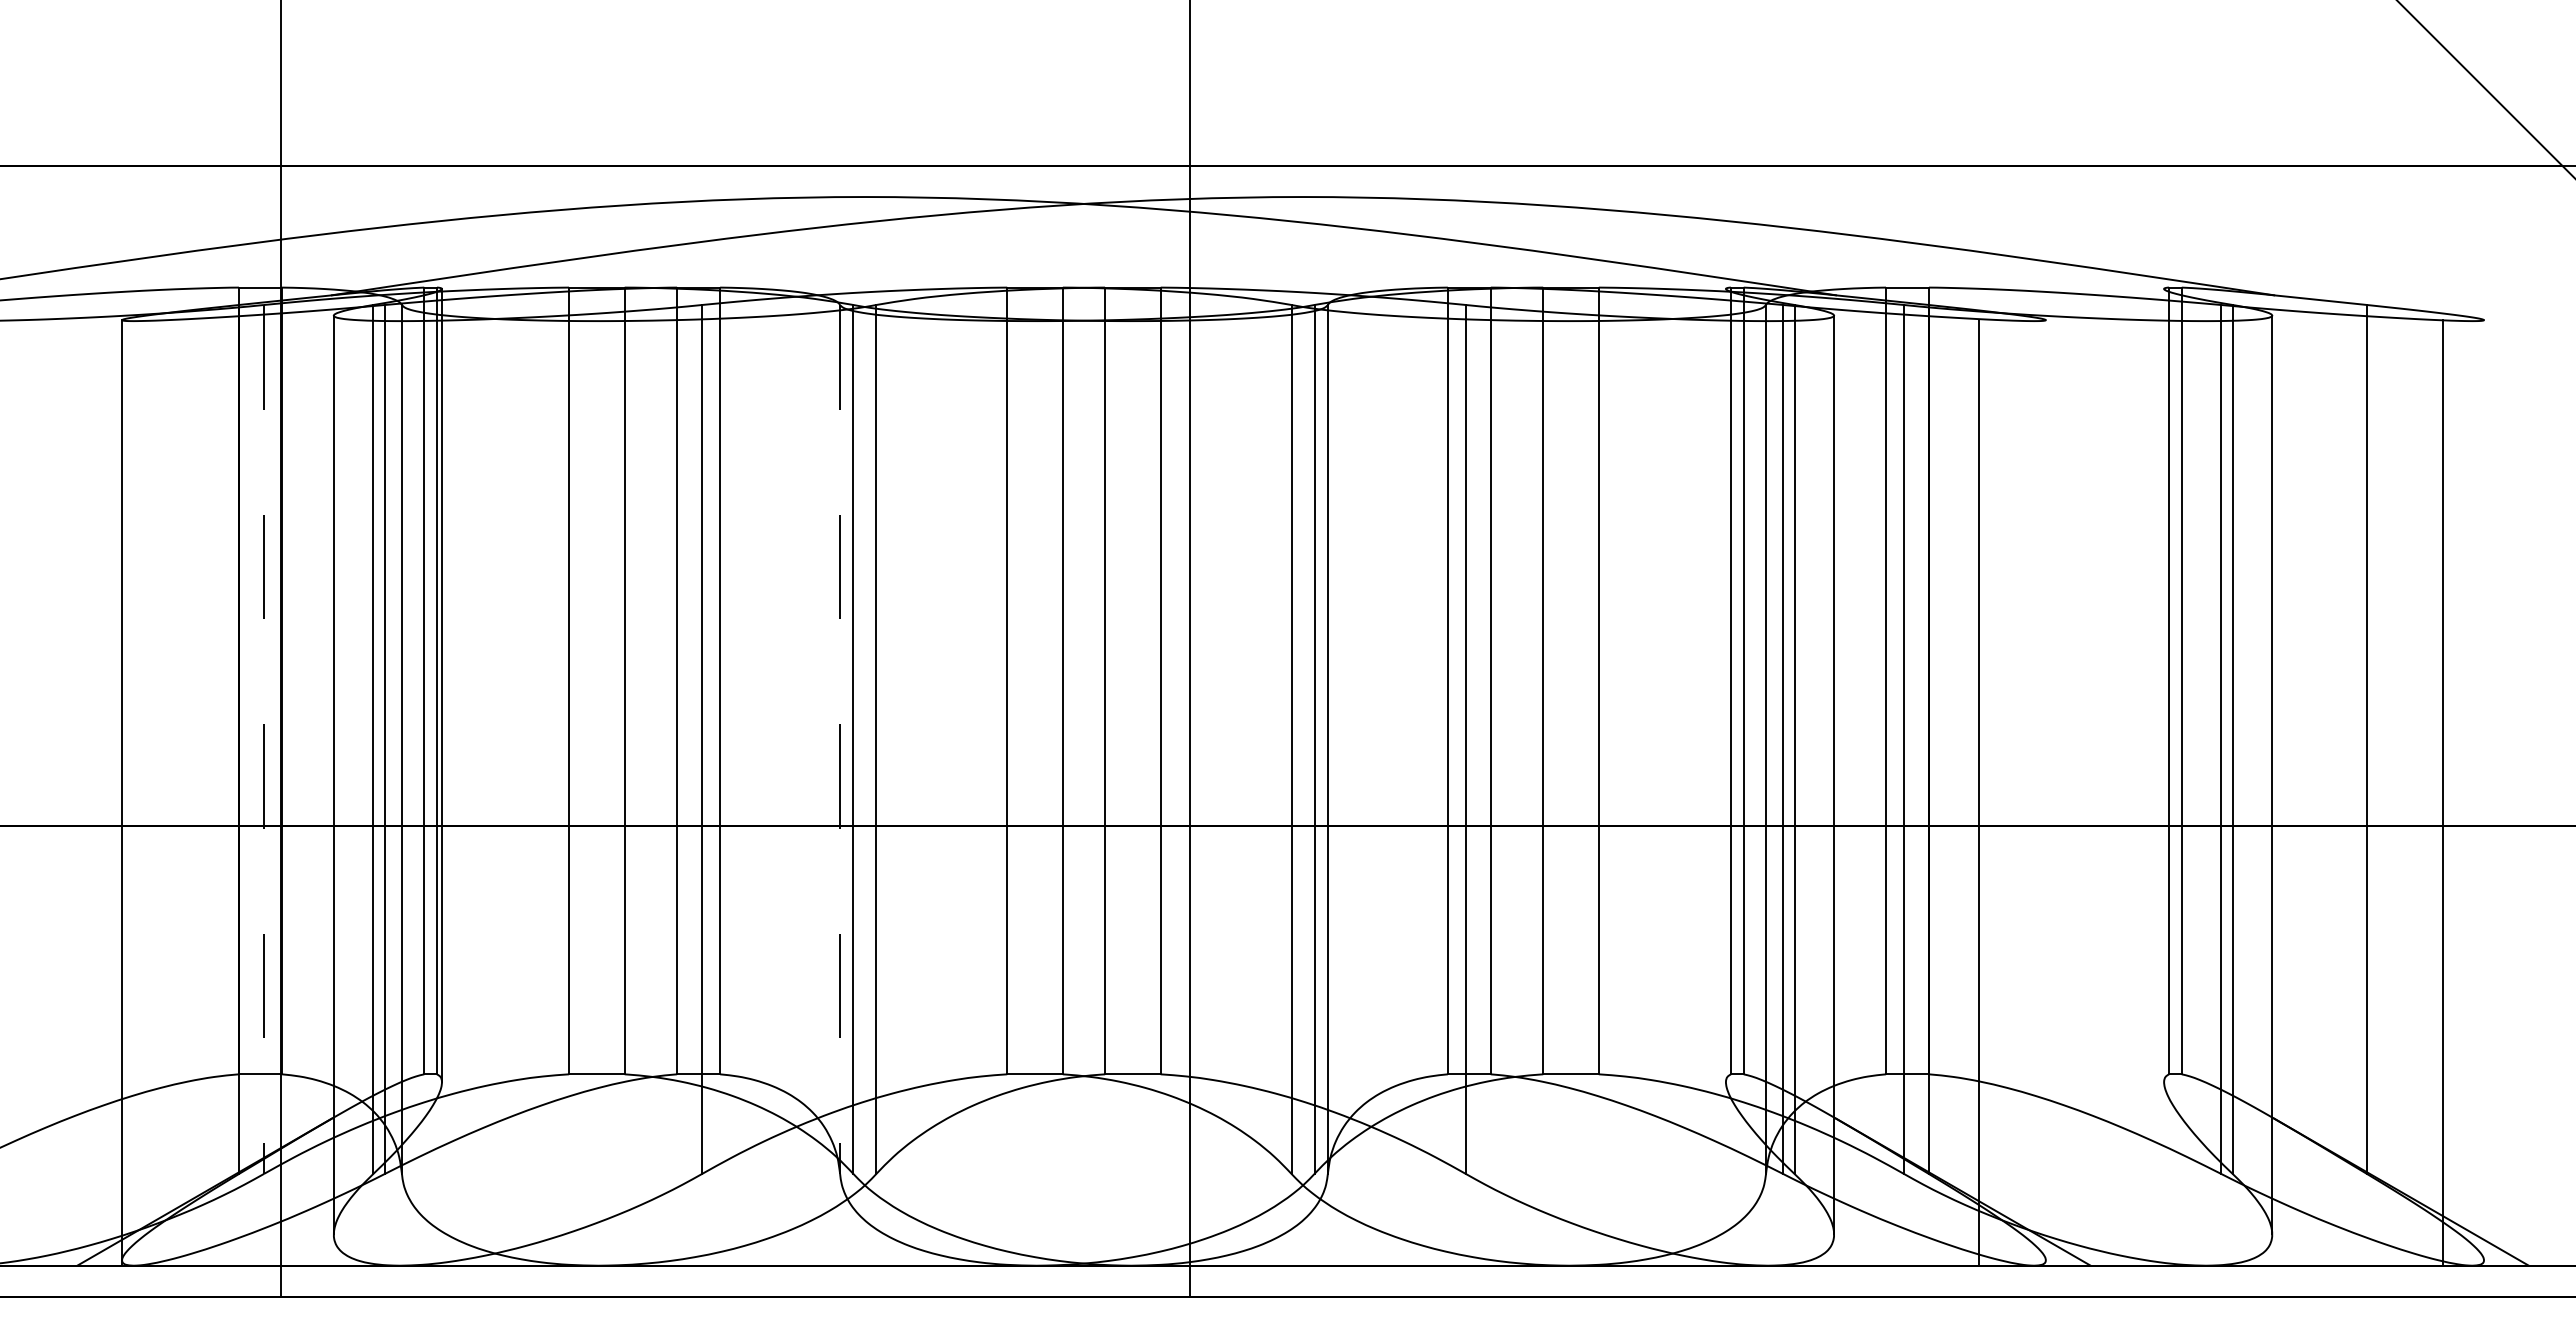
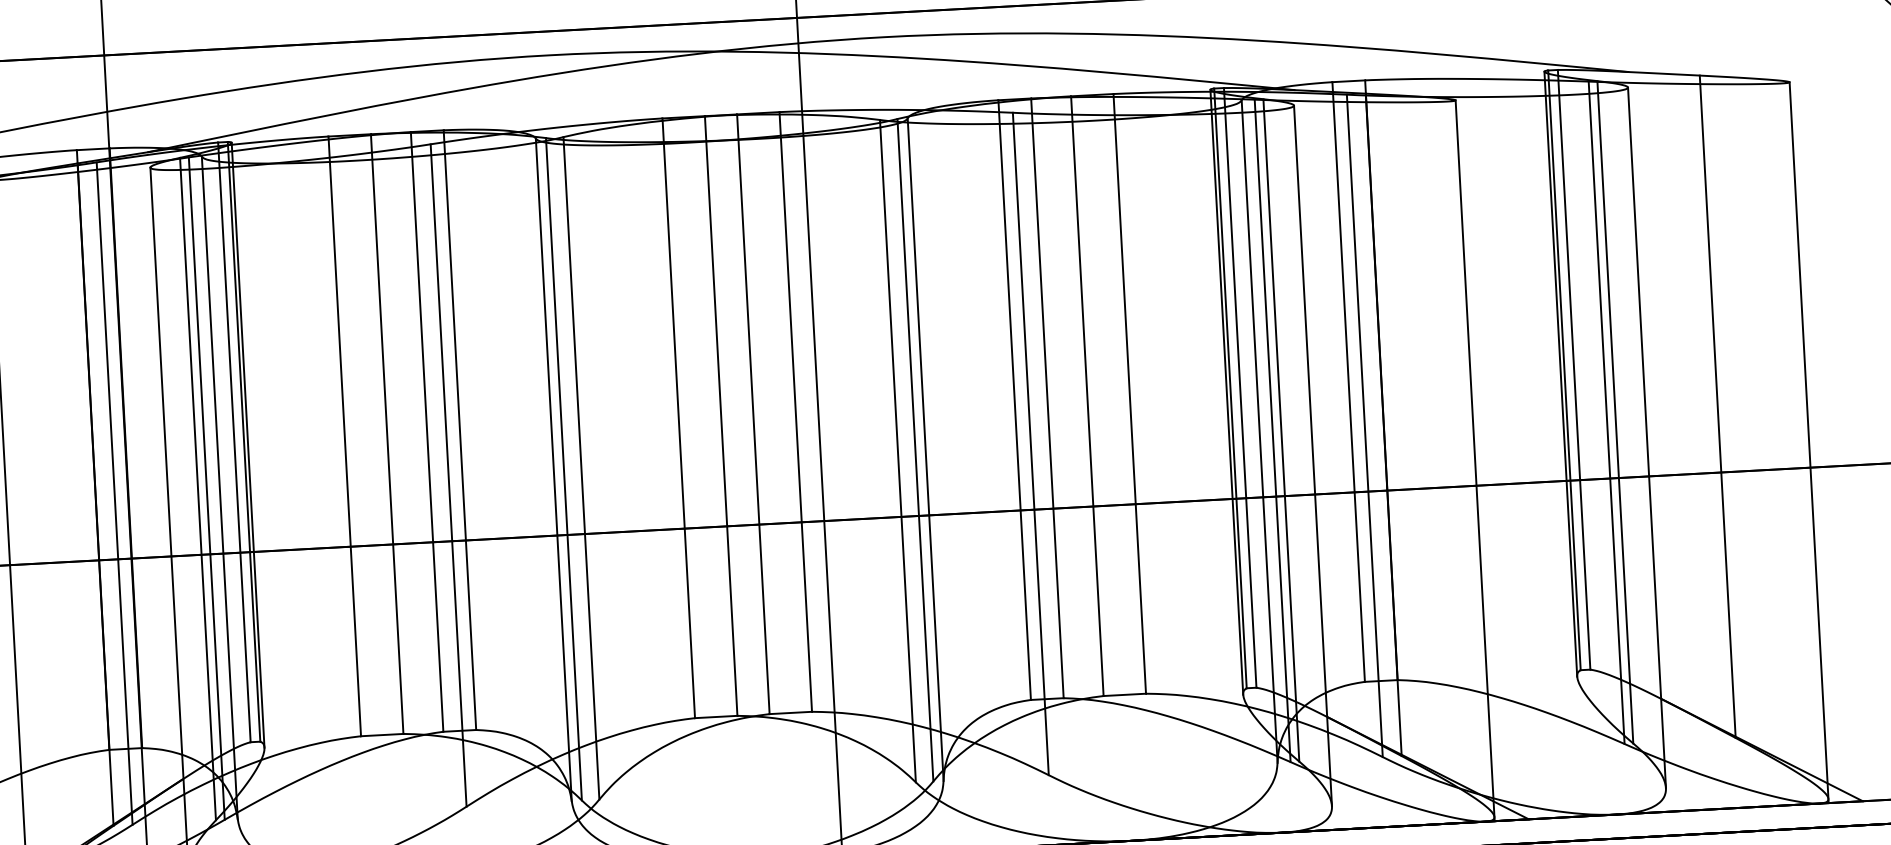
line: (1725, 685) -> (1226, 392), added
line: (2164, 685) -> (1561, 373), added
line: (263, 739) -> (114, 493), dashed -> solid
line: (840, 739) -> (554, 469), dashed -> solid
line: (1978, 792) -> (1474, 460), moved
line: (2443, 792) -> (1809, 442), moved

